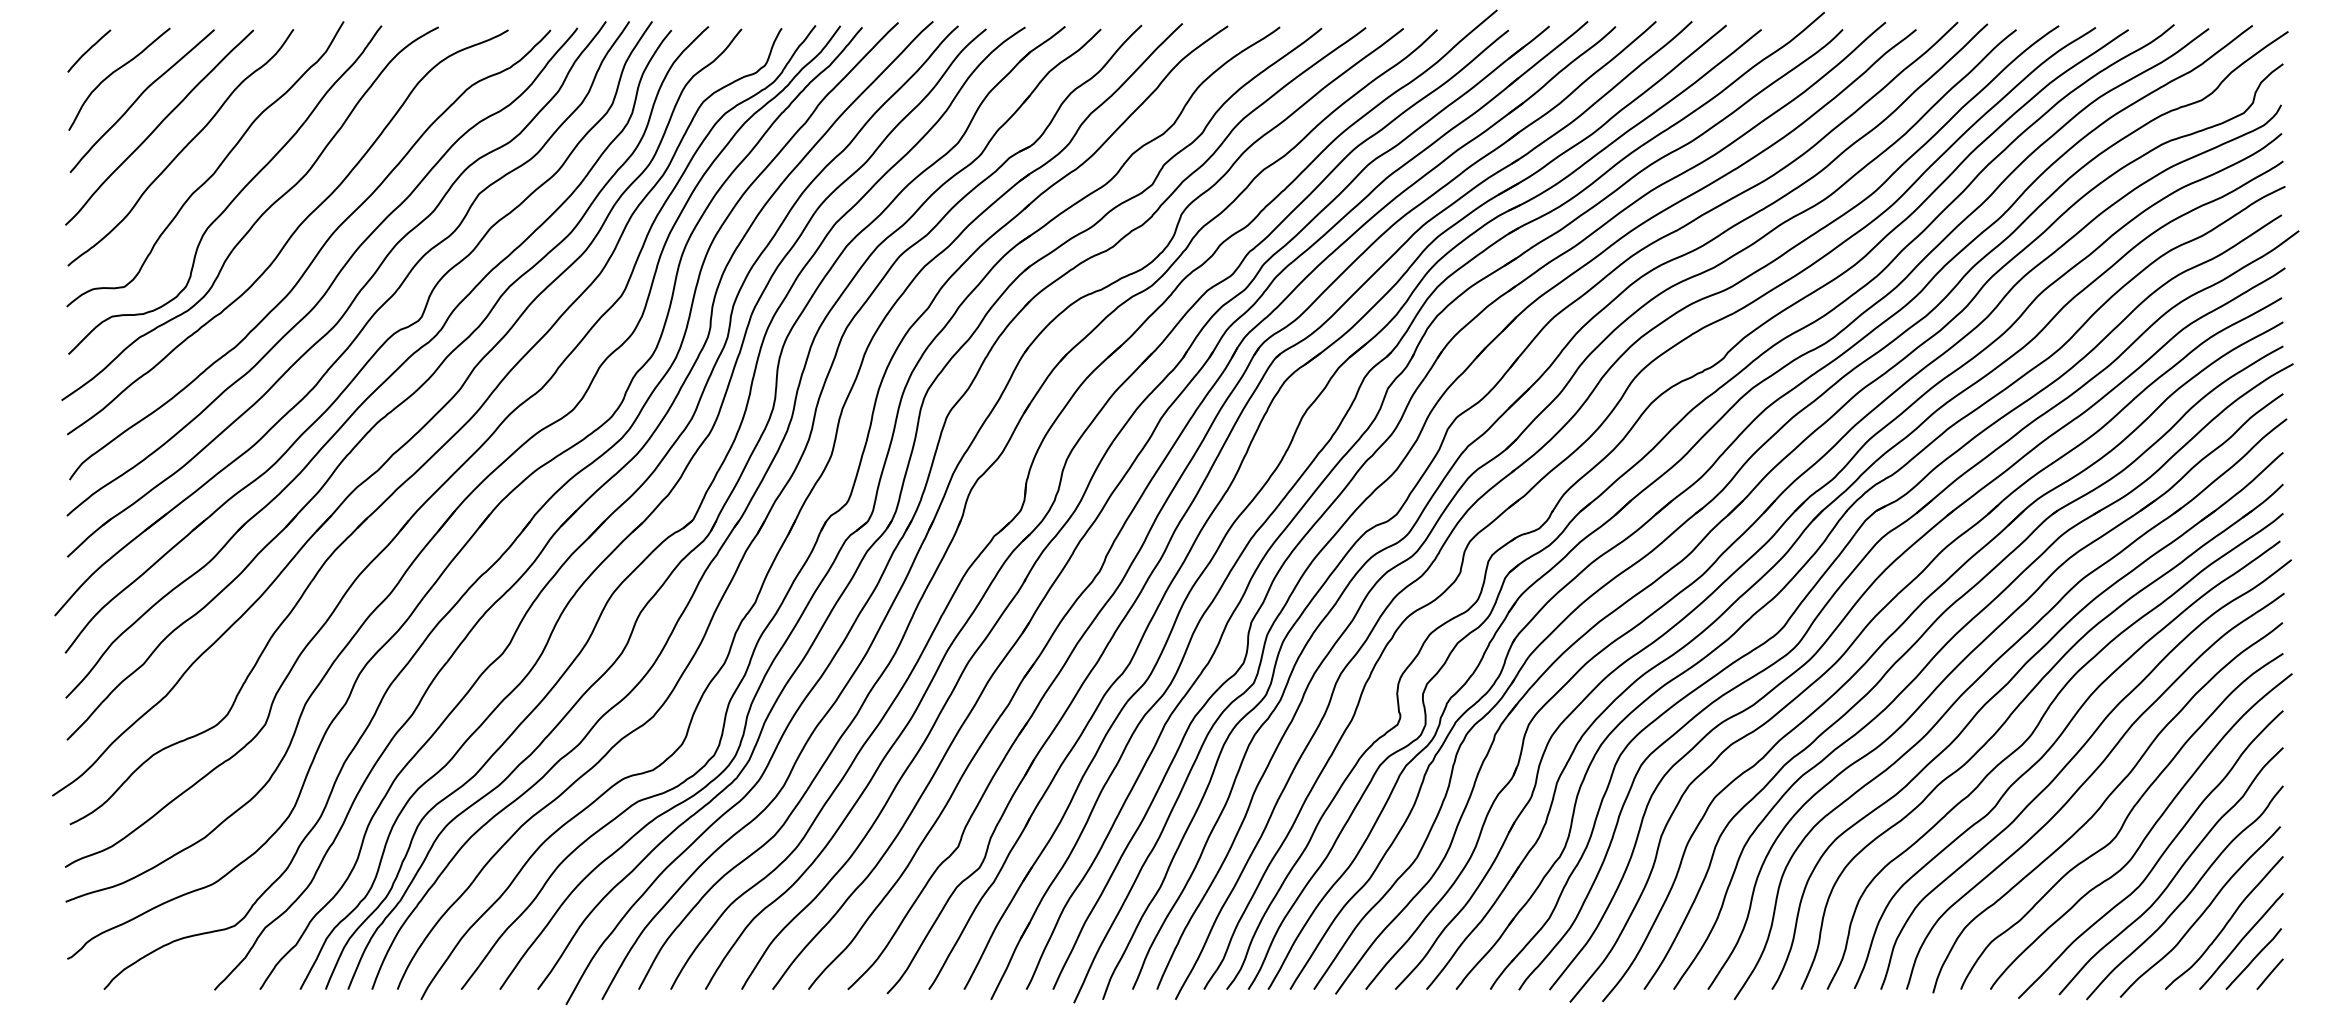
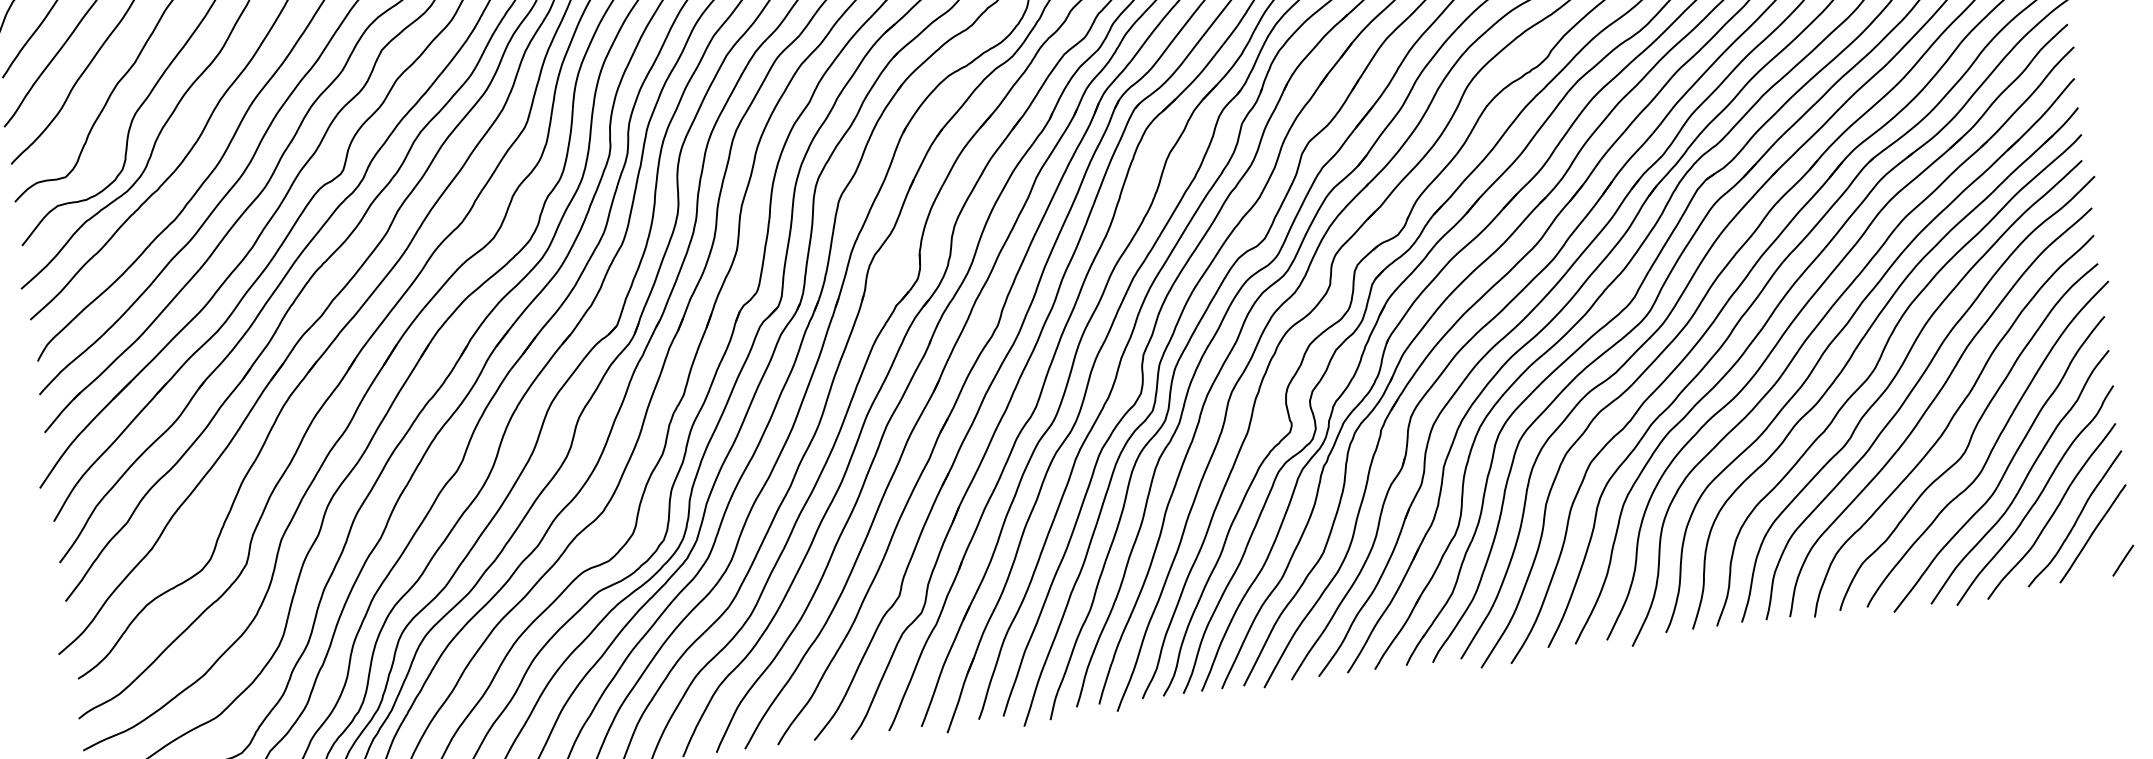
line: (2253, 958) -> (2106, 548), removed

